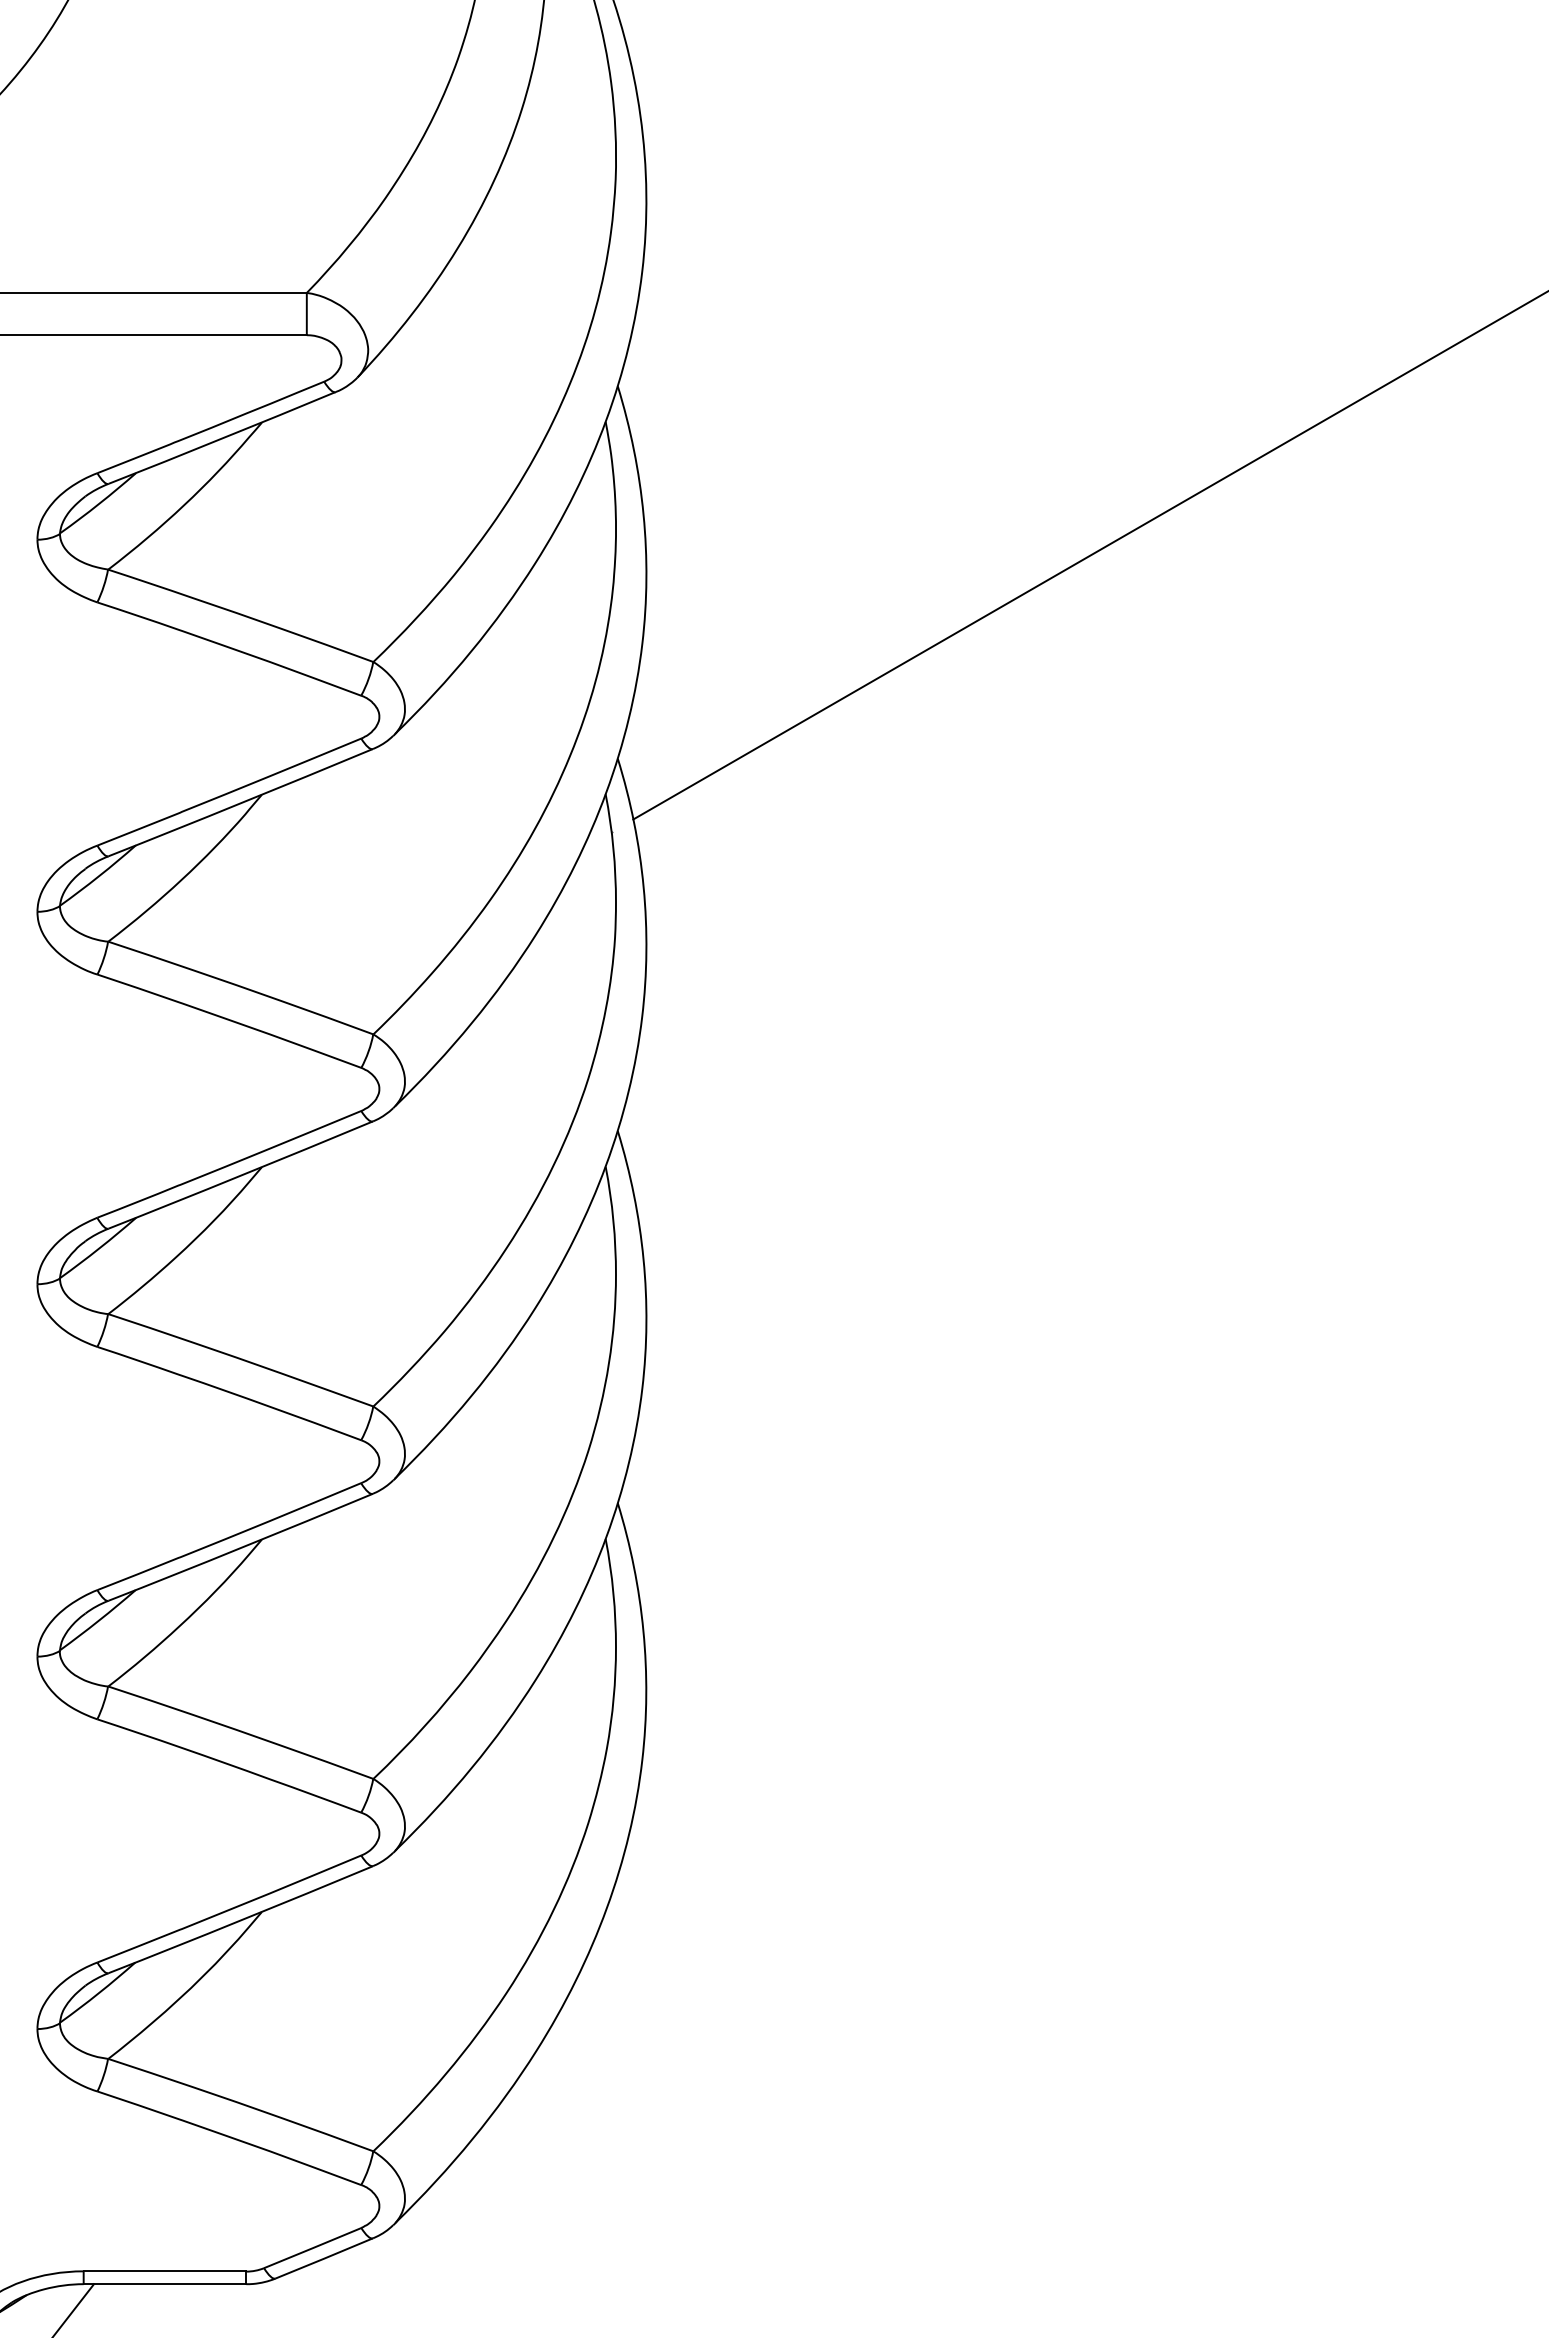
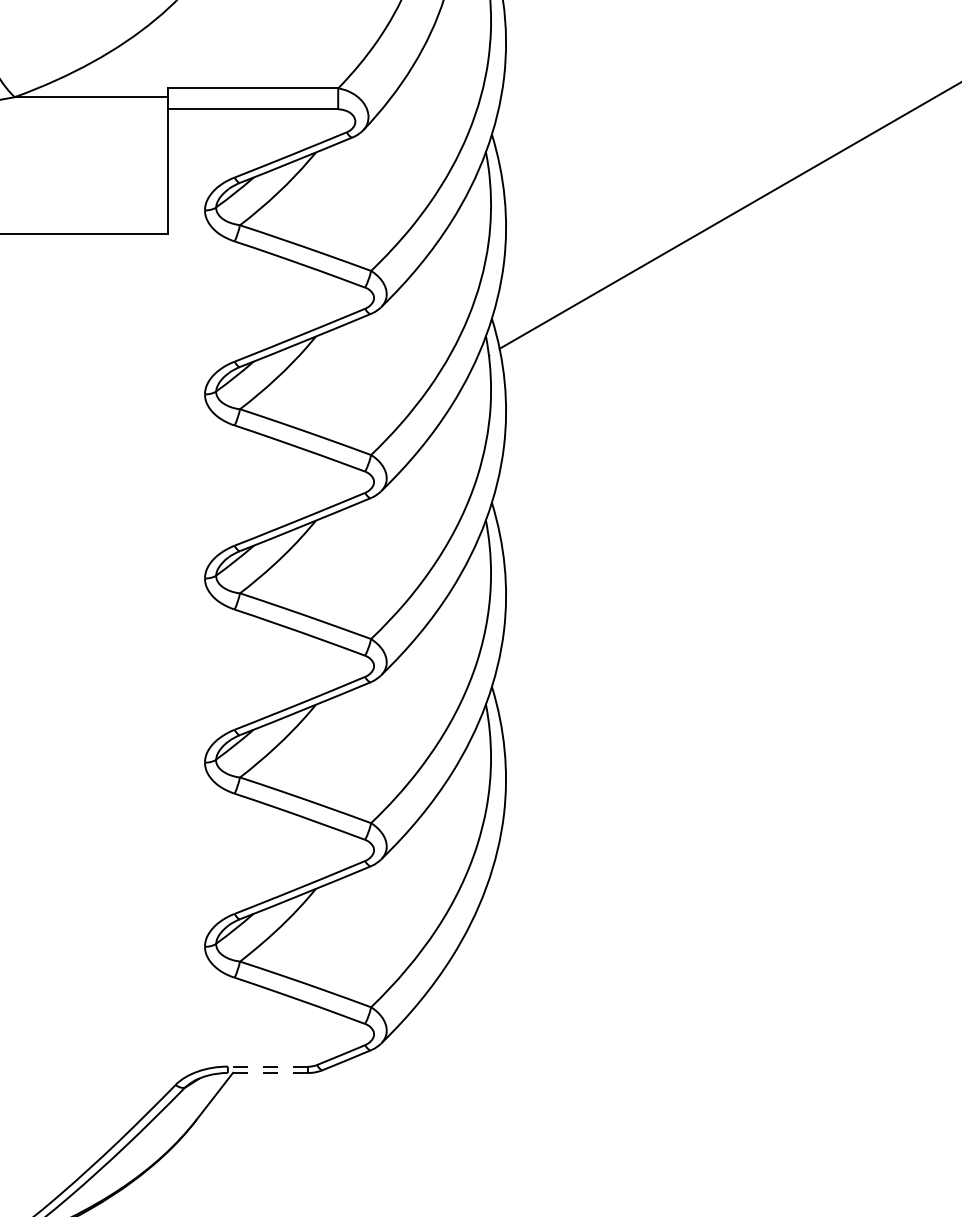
line: (163, 2271) -> (267, 1066), solid -> dashed
line: (163, 2283) -> (267, 1072), solid -> dashed

